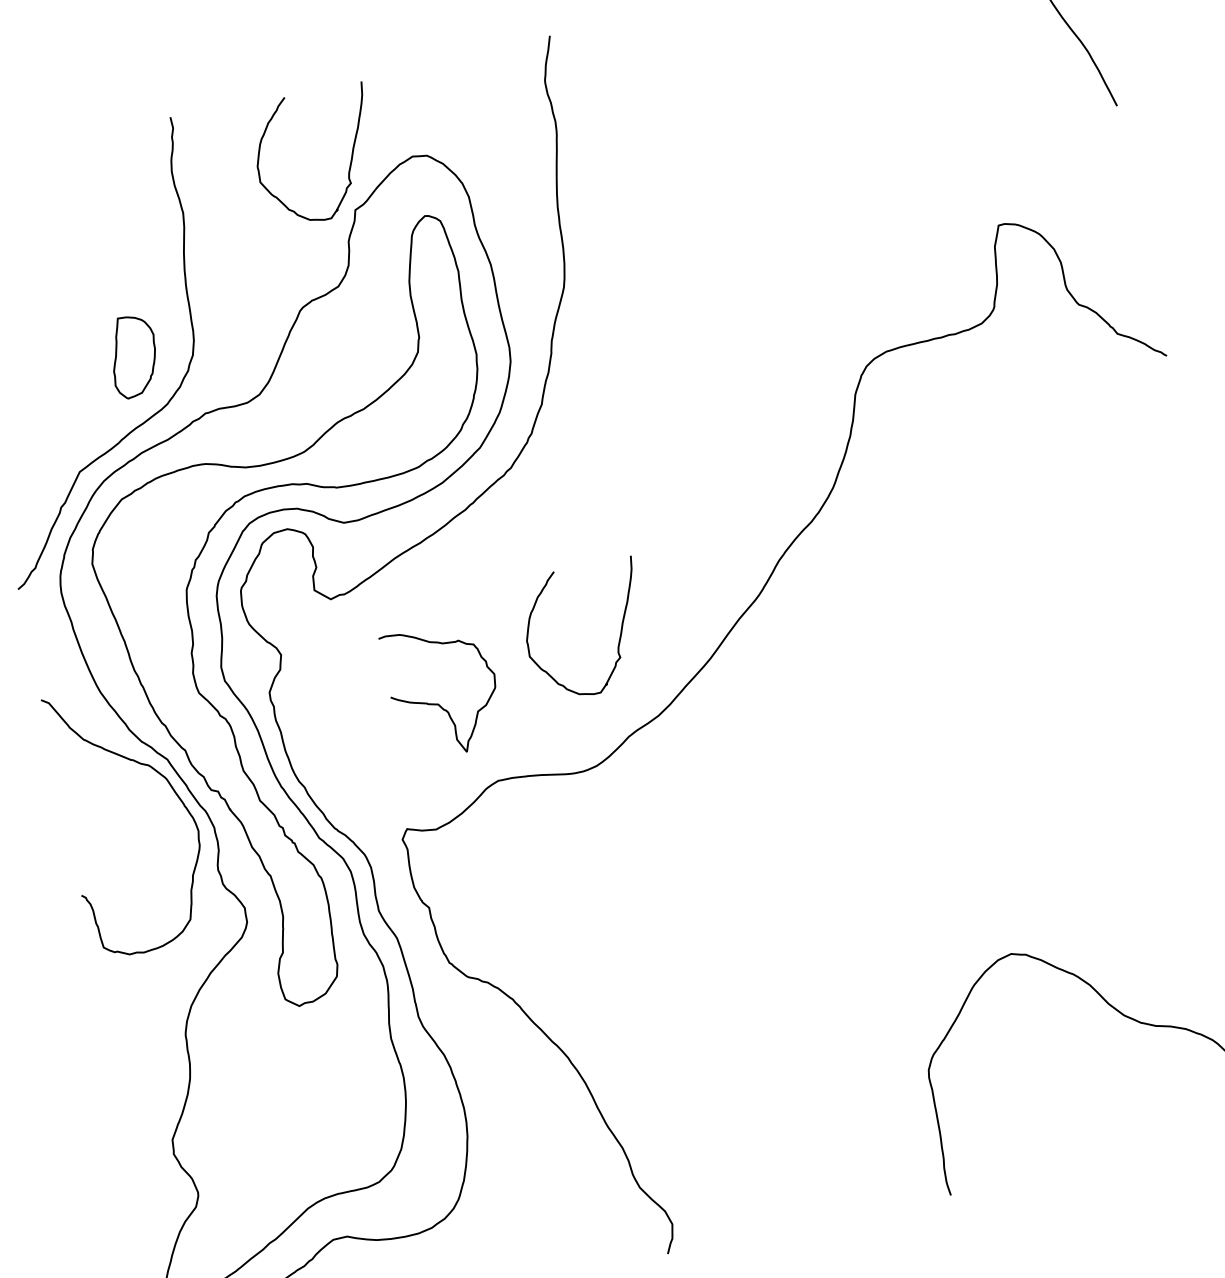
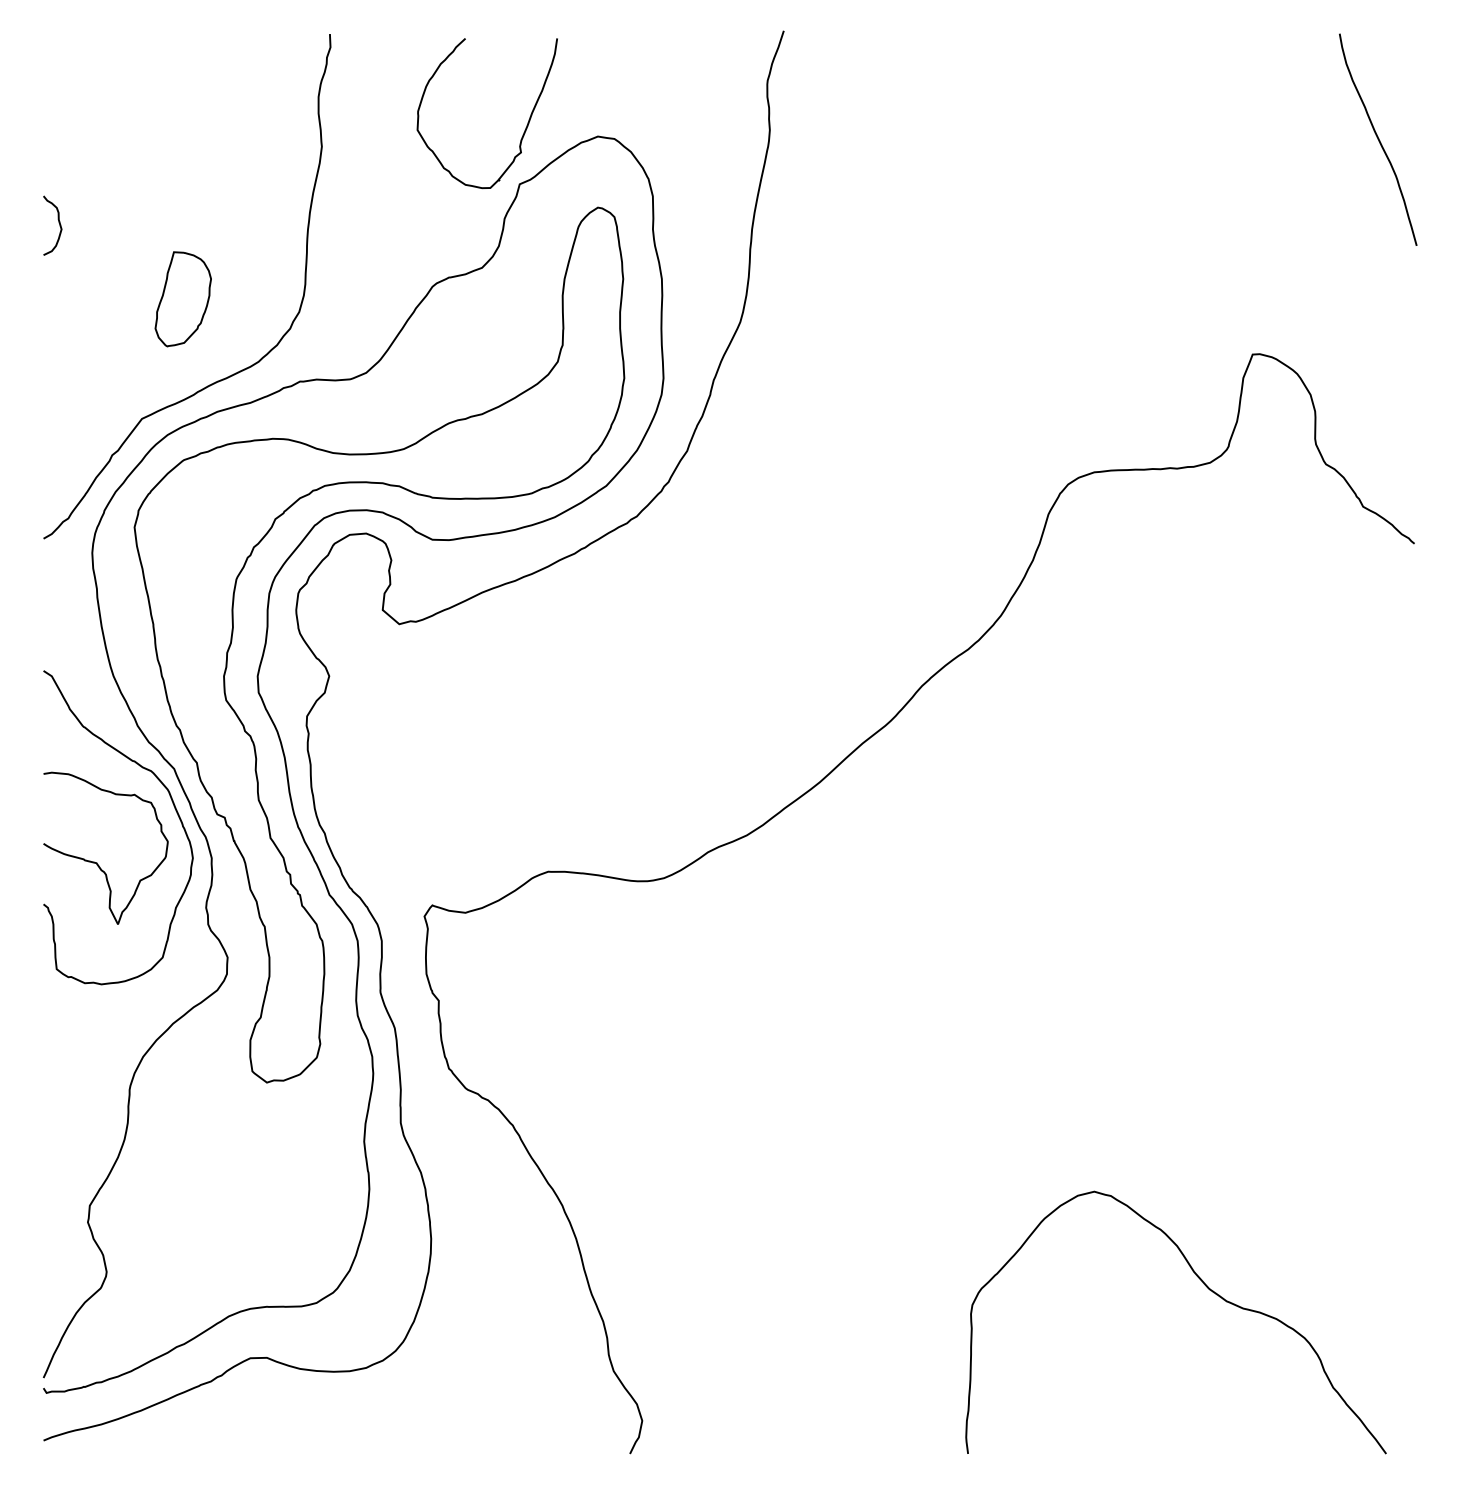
part: (133, 356) -> (182, 299), moved
curve: (619, 635) -> (721, 734), removed
curve: (439, 703) -> (97, 862), moved

